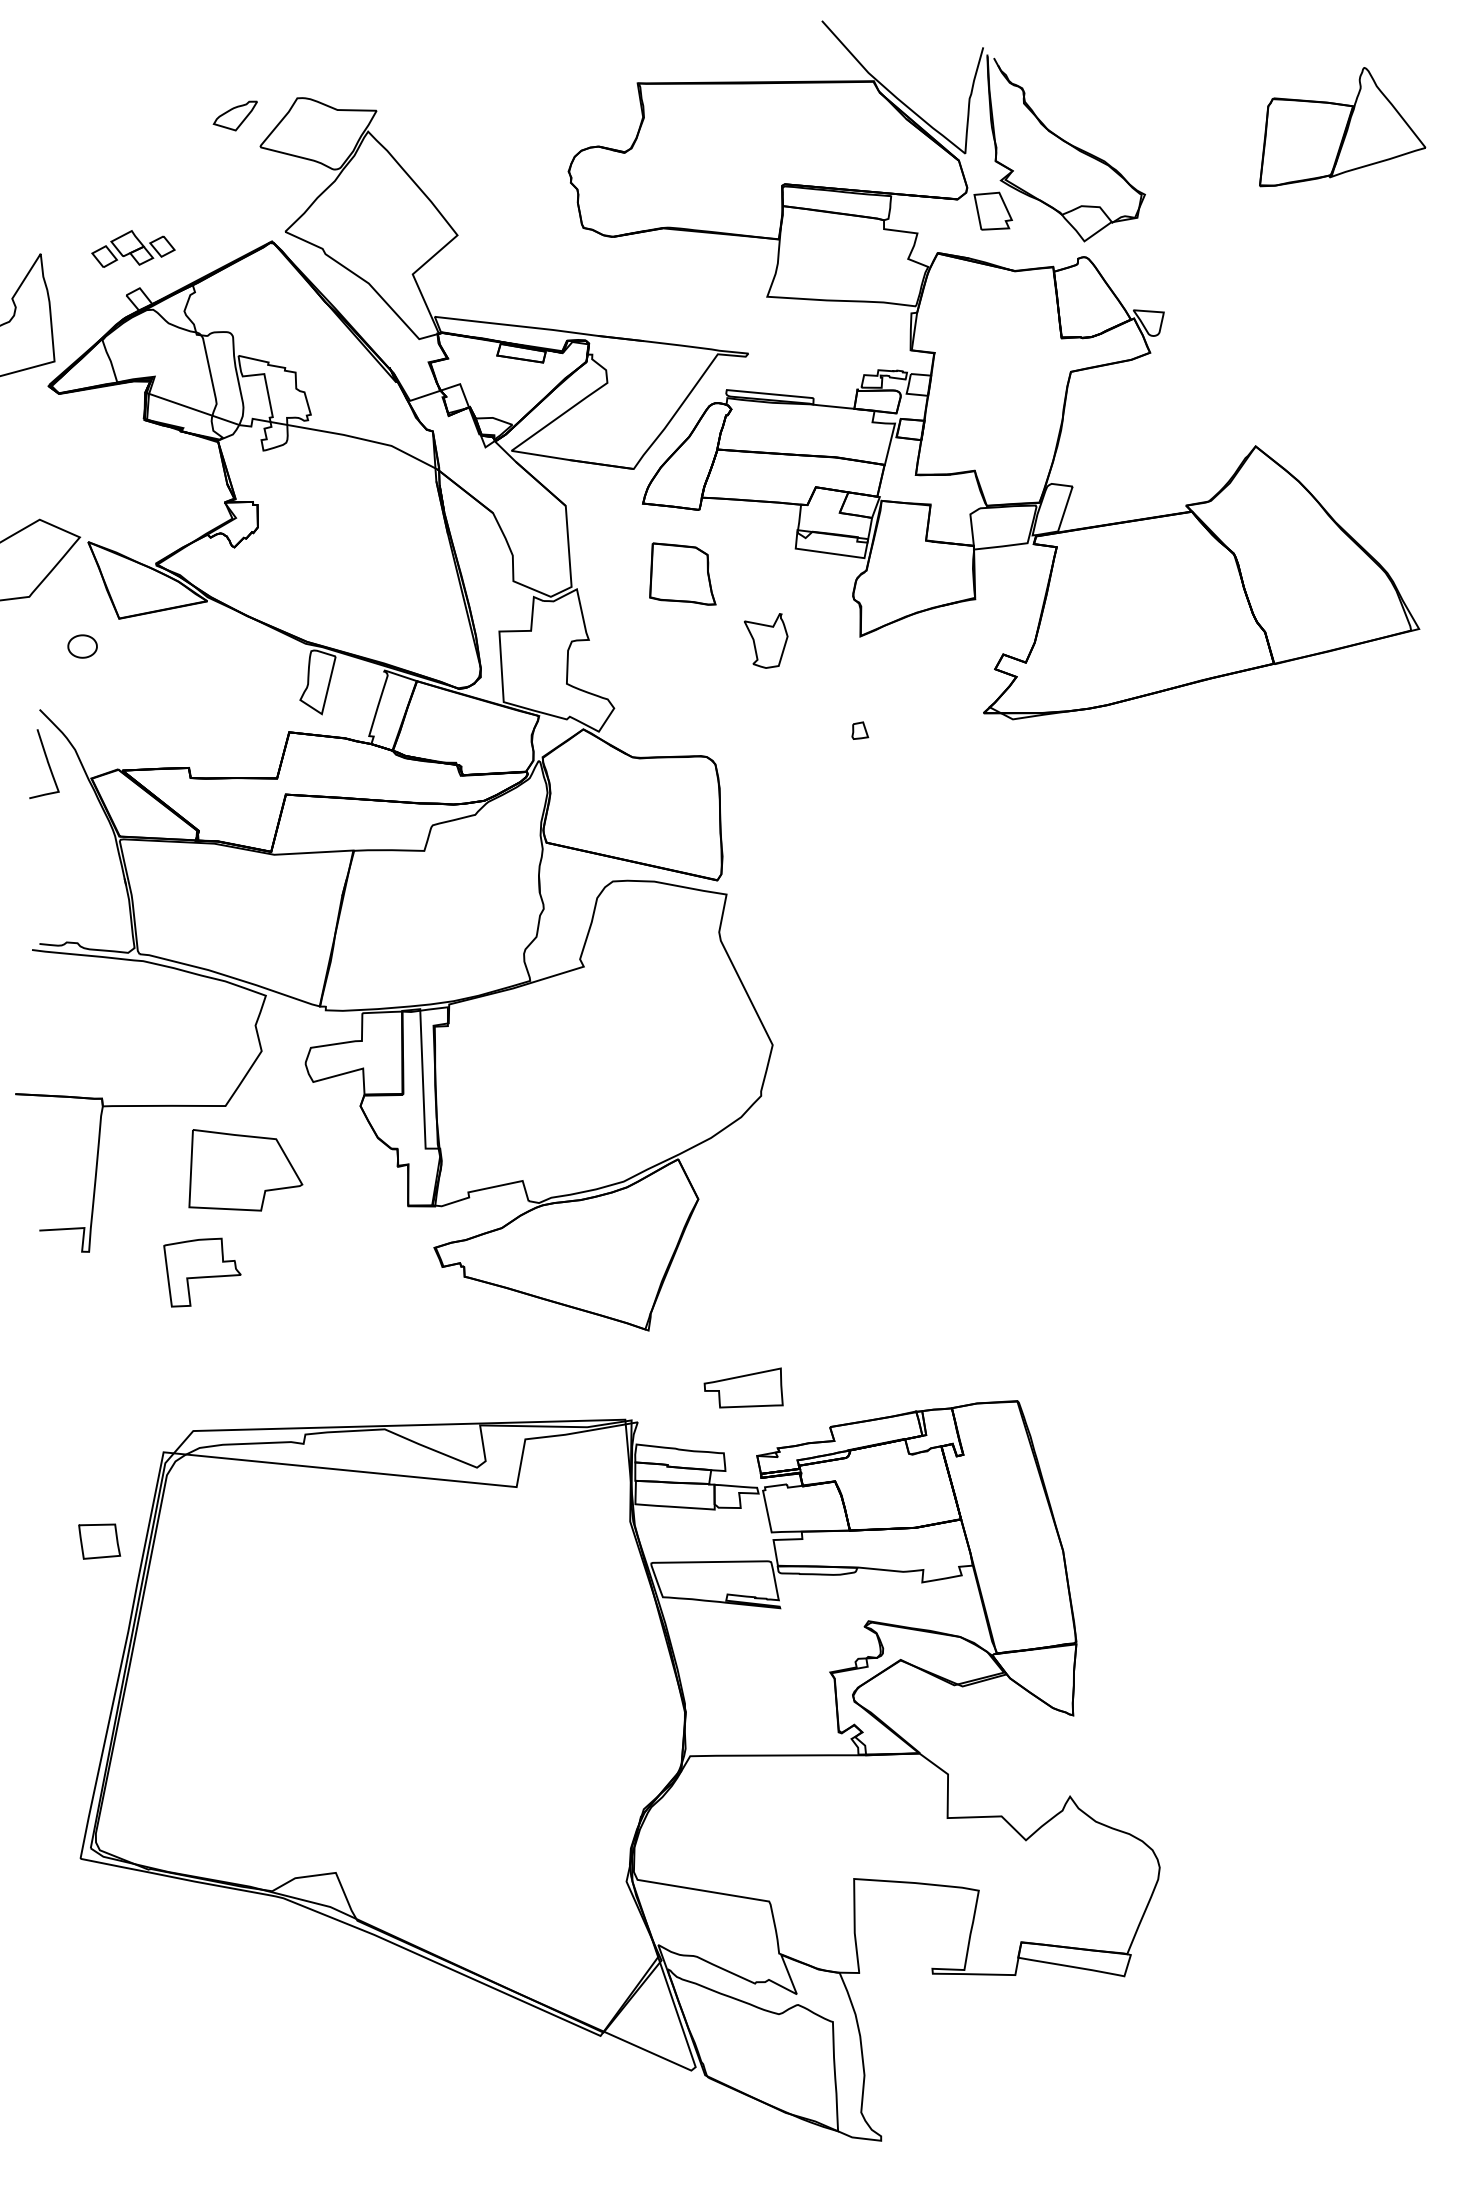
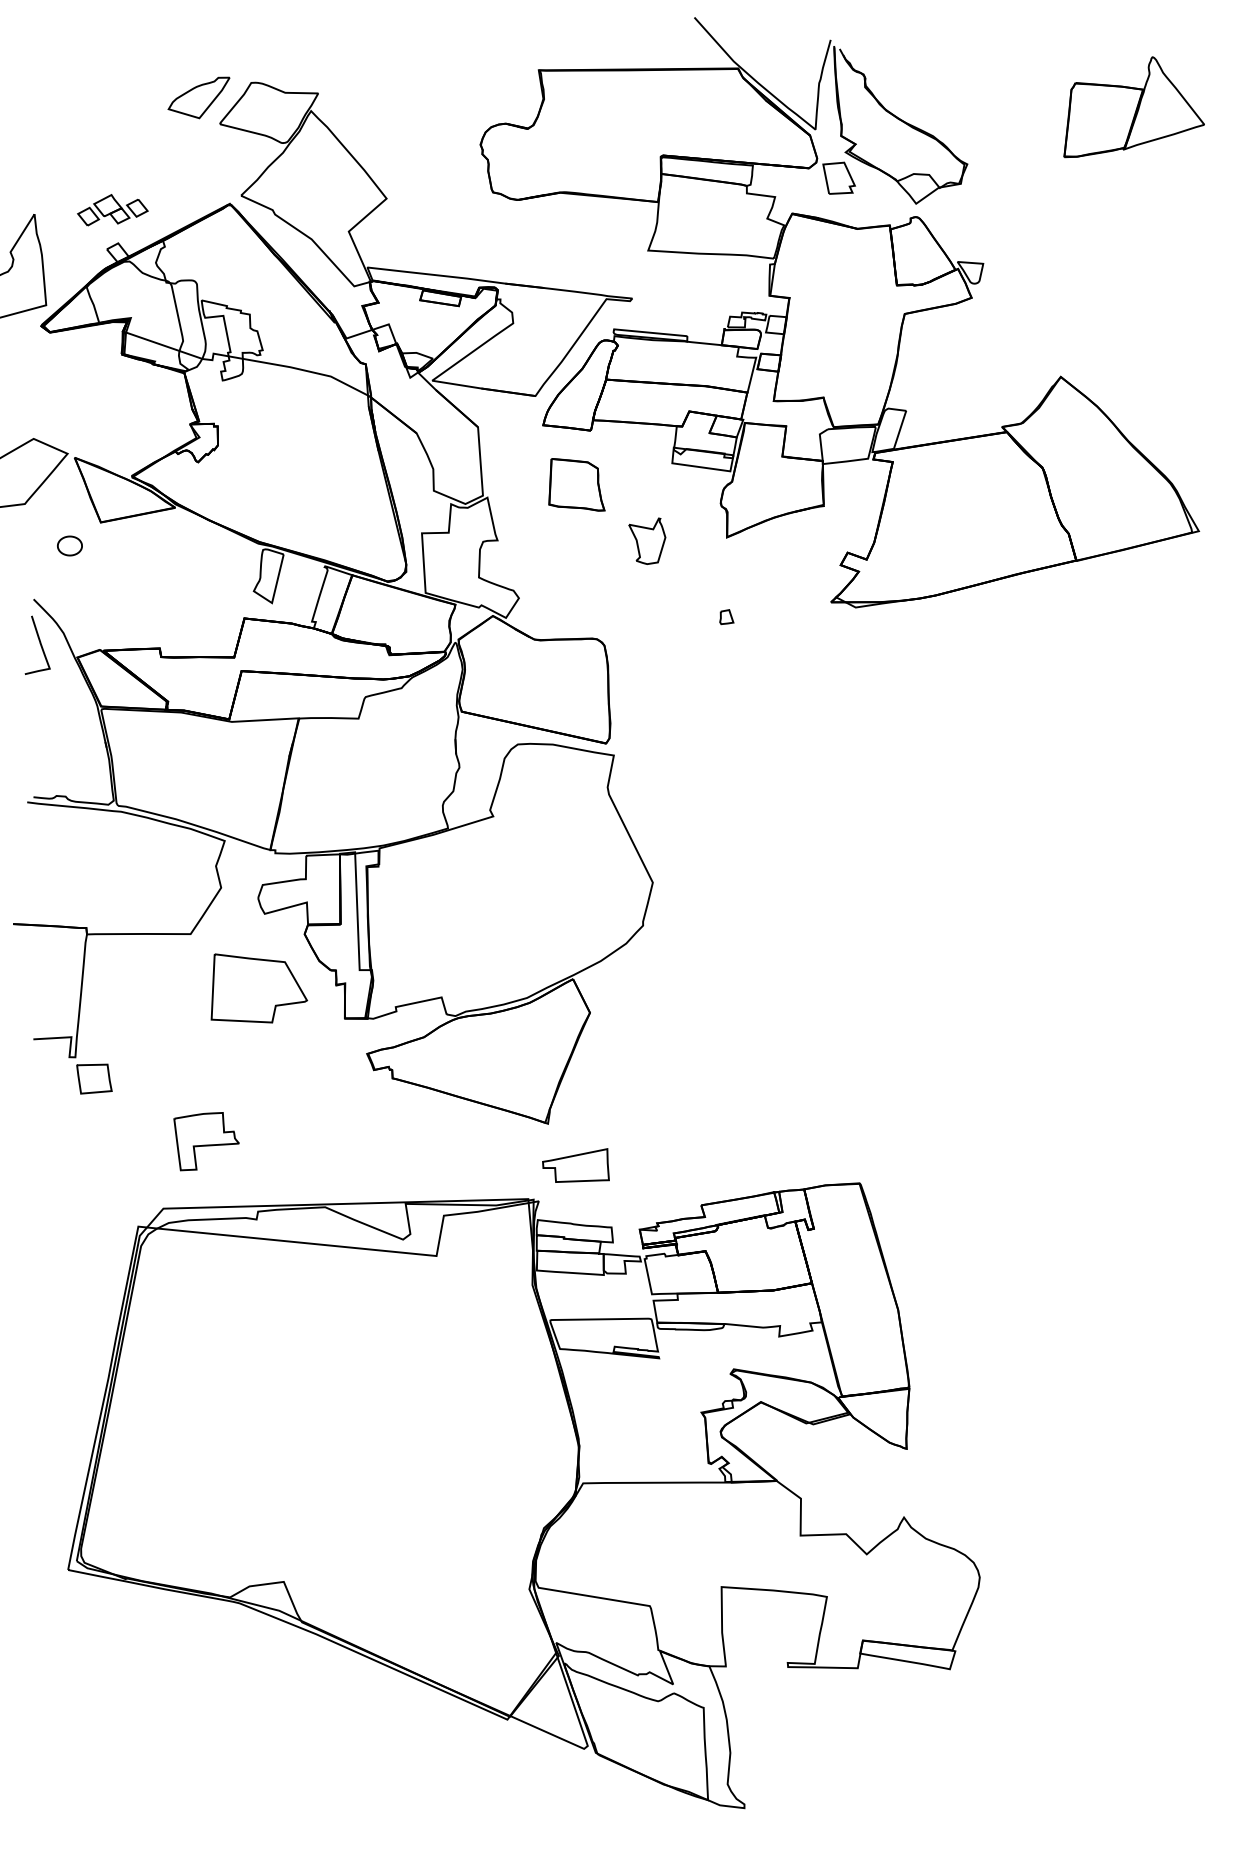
part: (235, 115) -> (199, 97), size x1.67
part: (245, 1170) -> (259, 988), moved
part: (202, 1272) -> (206, 1141), moved
part: (743, 1387) -> (575, 1165), moved
part: (99, 1541) -> (94, 1078), moved

